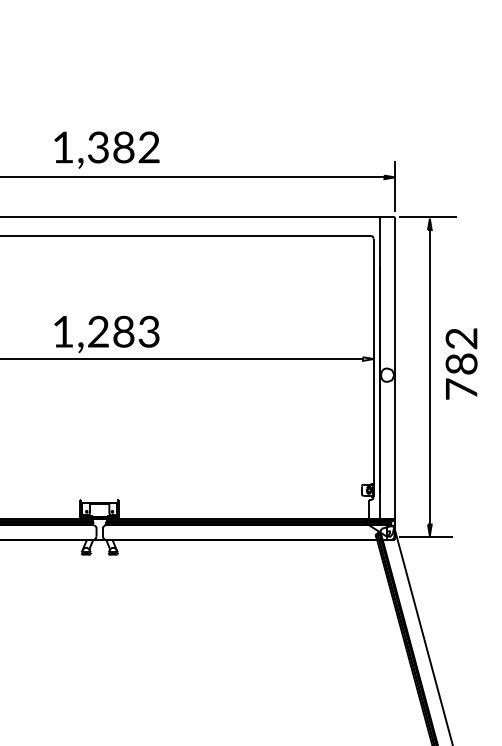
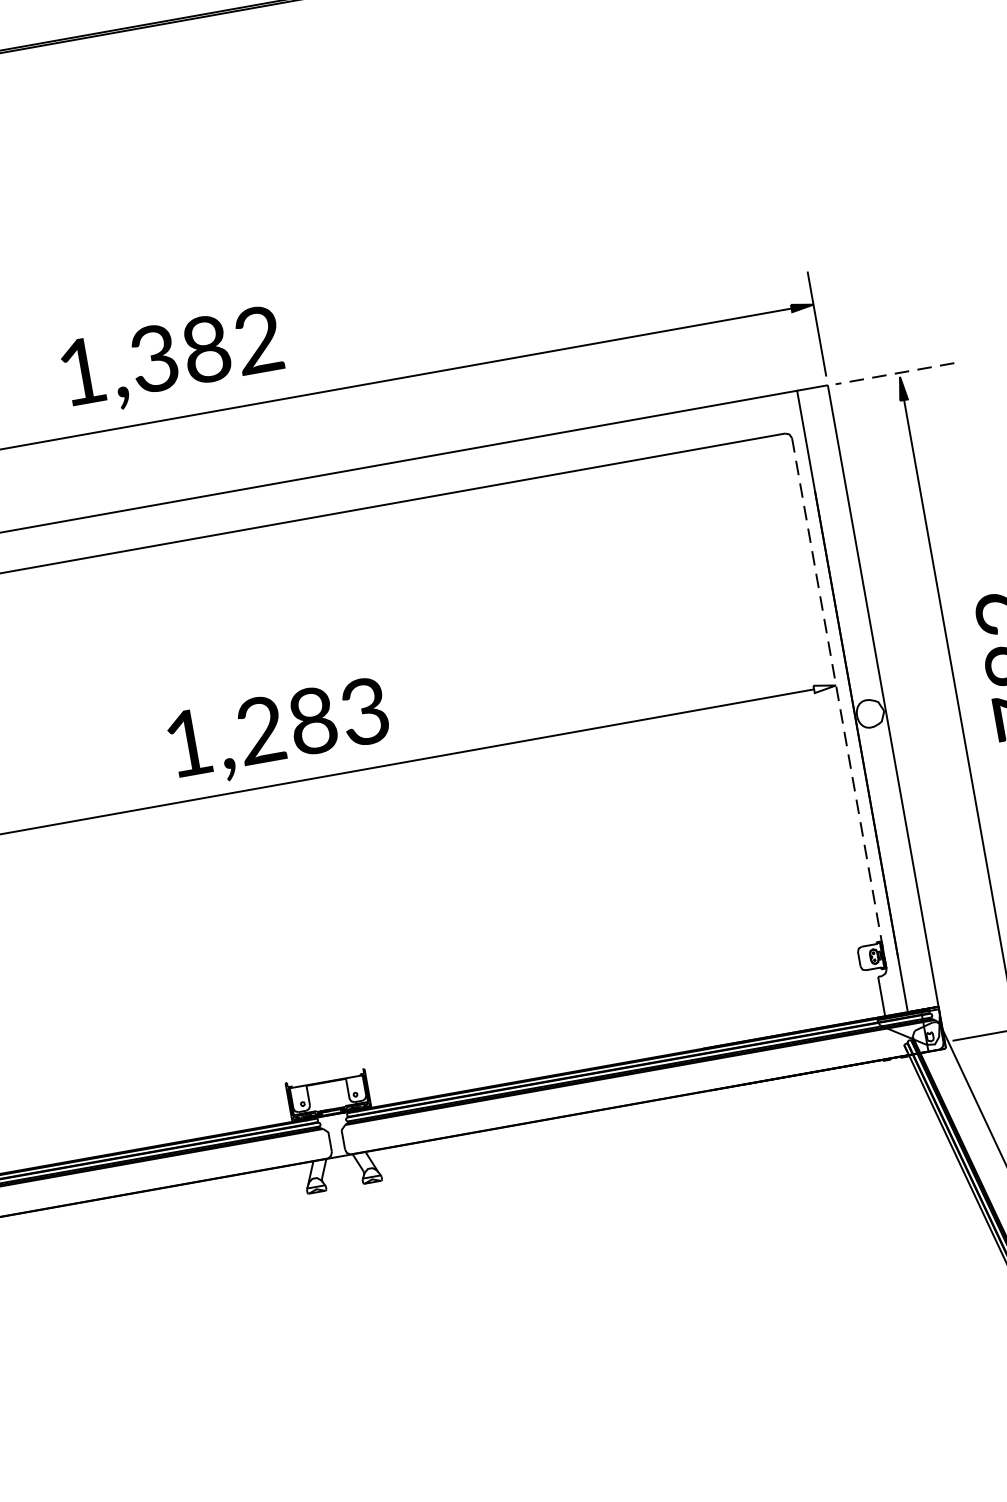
text: (106, 149) -> (171, 359), moved
line: (427, 216) -> (894, 373), solid -> dashed
line: (373, 368) -> (839, 704), solid -> dashed

